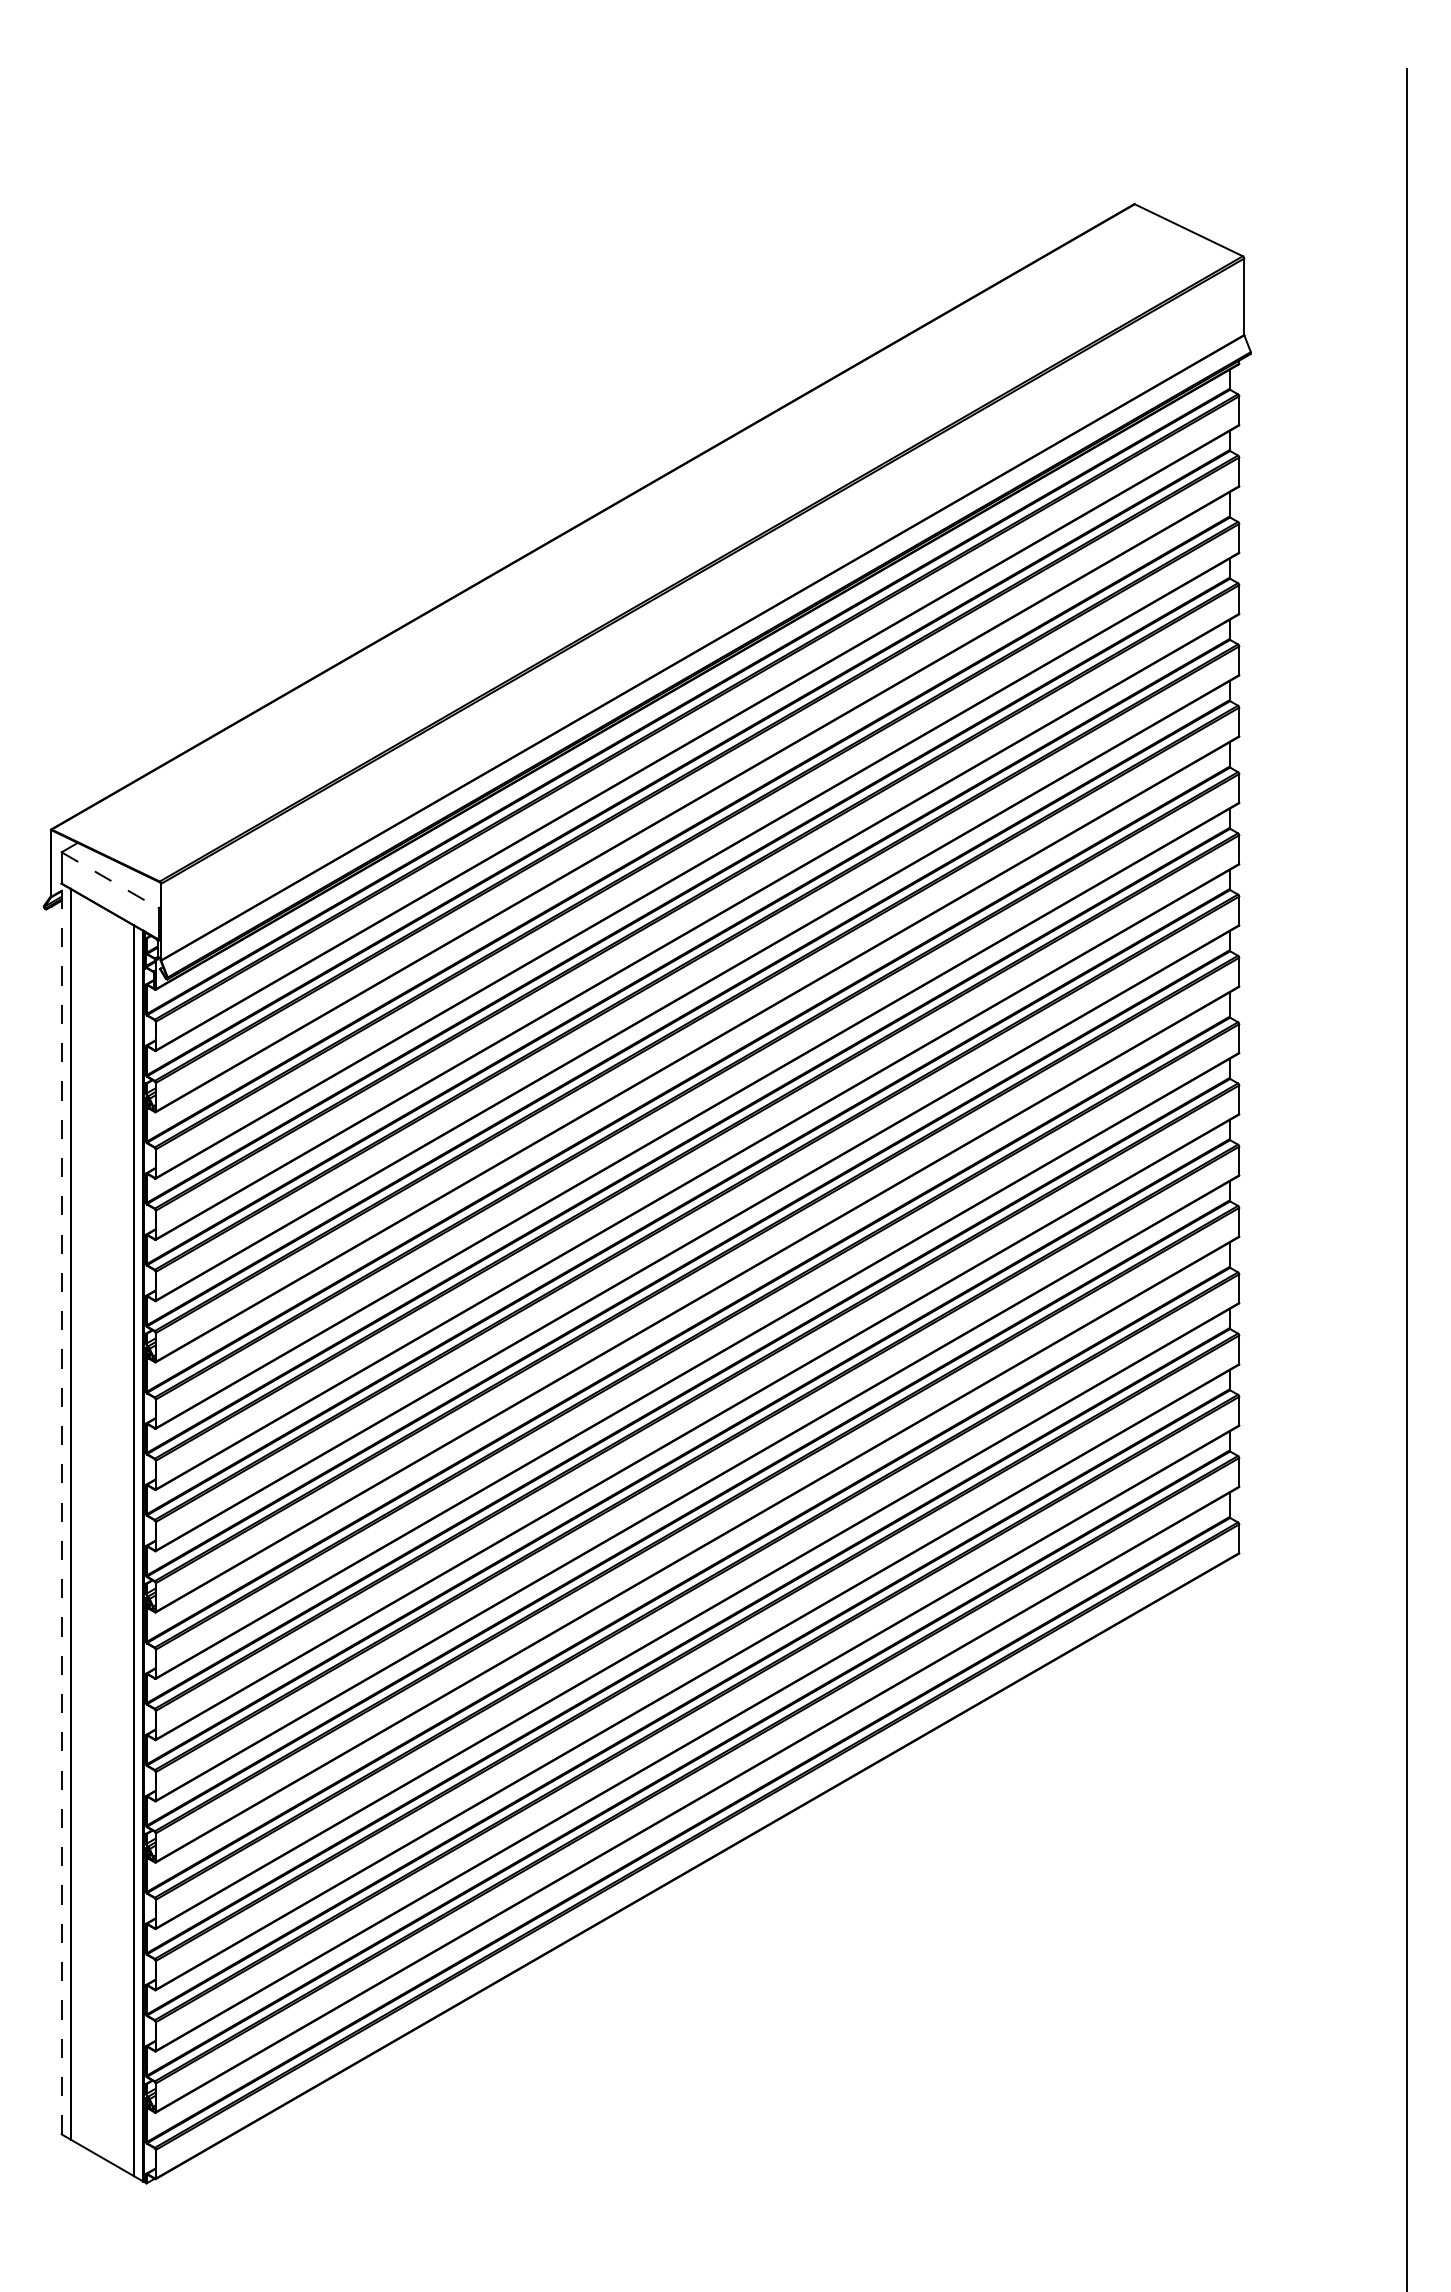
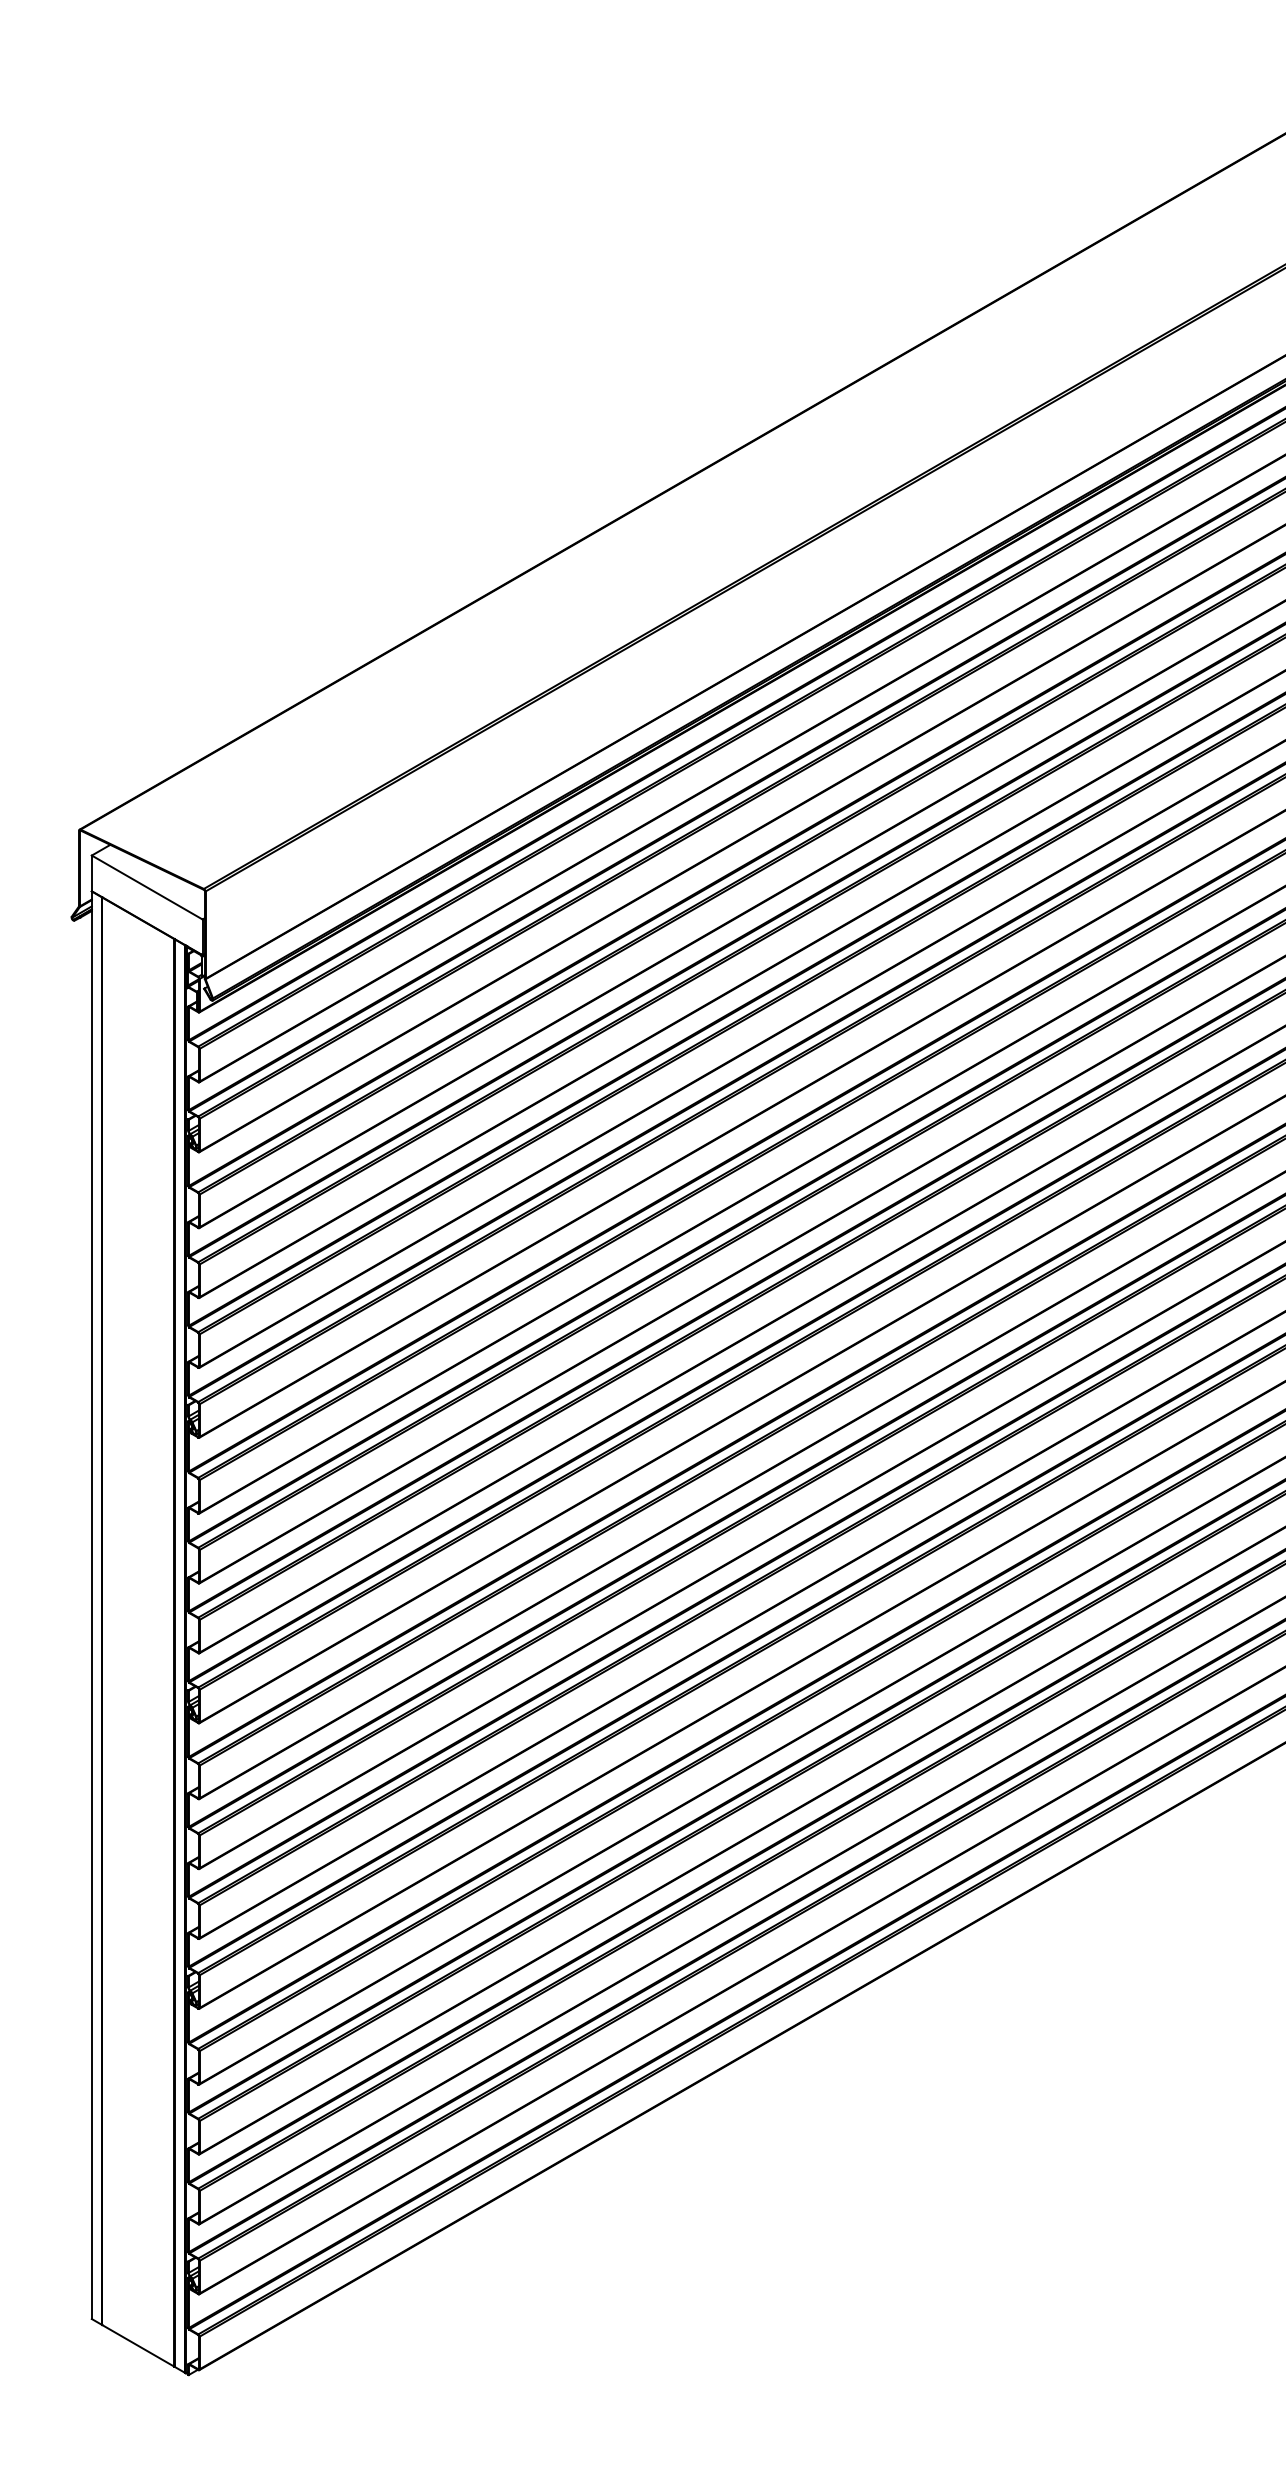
line: (110, 880) -> (147, 887), dashed -> solid
line: (61, 1508) -> (91, 1604), dashed -> solid

